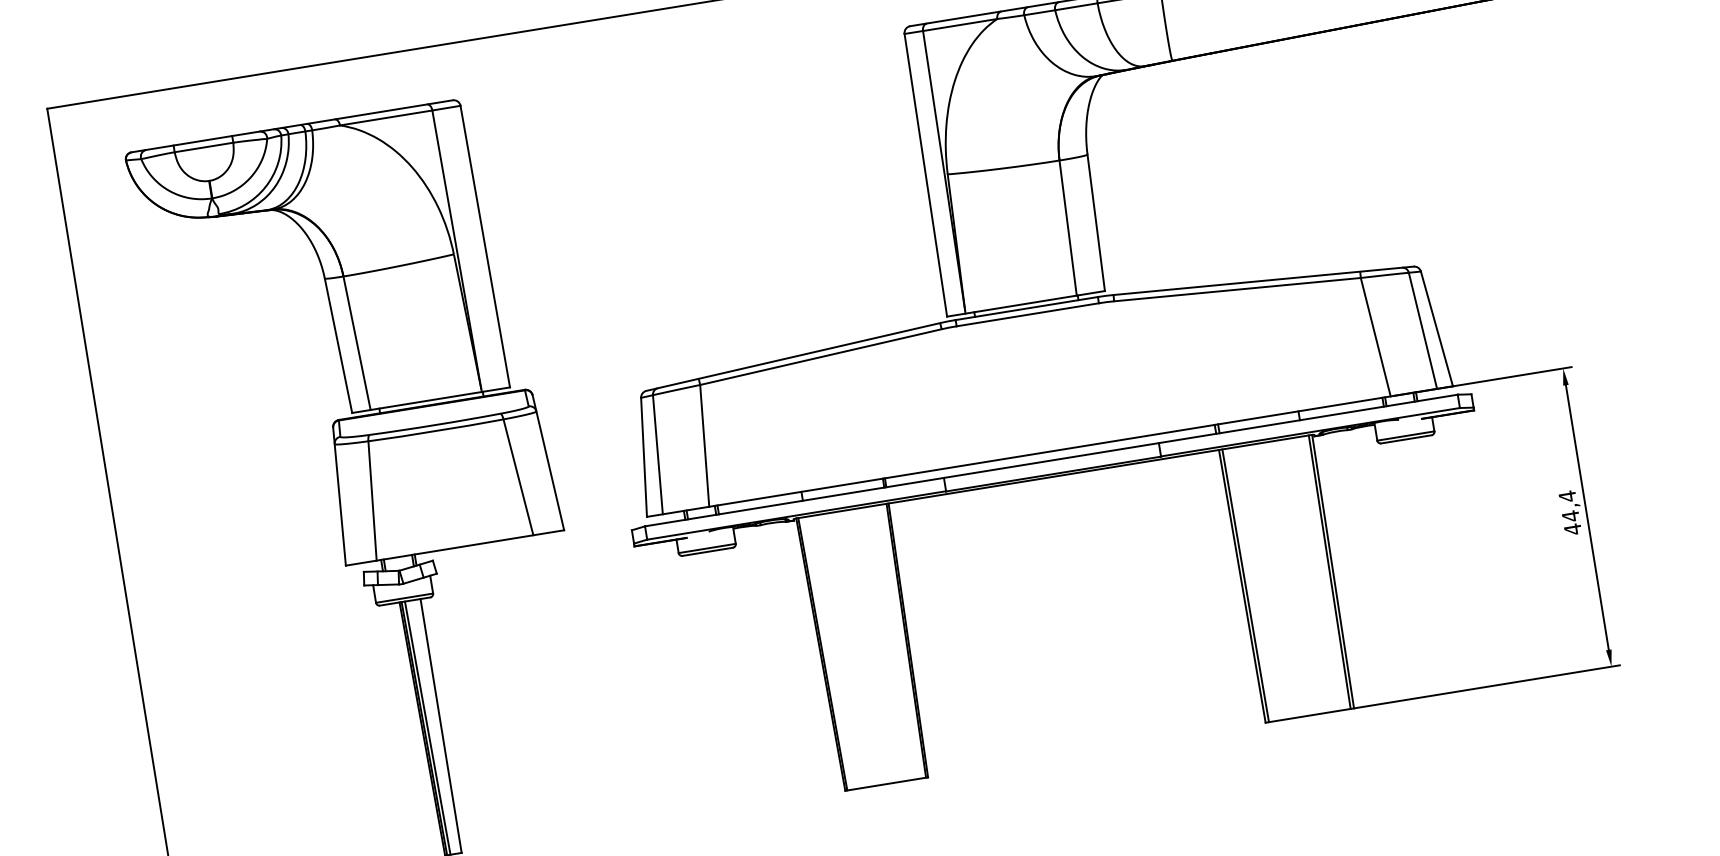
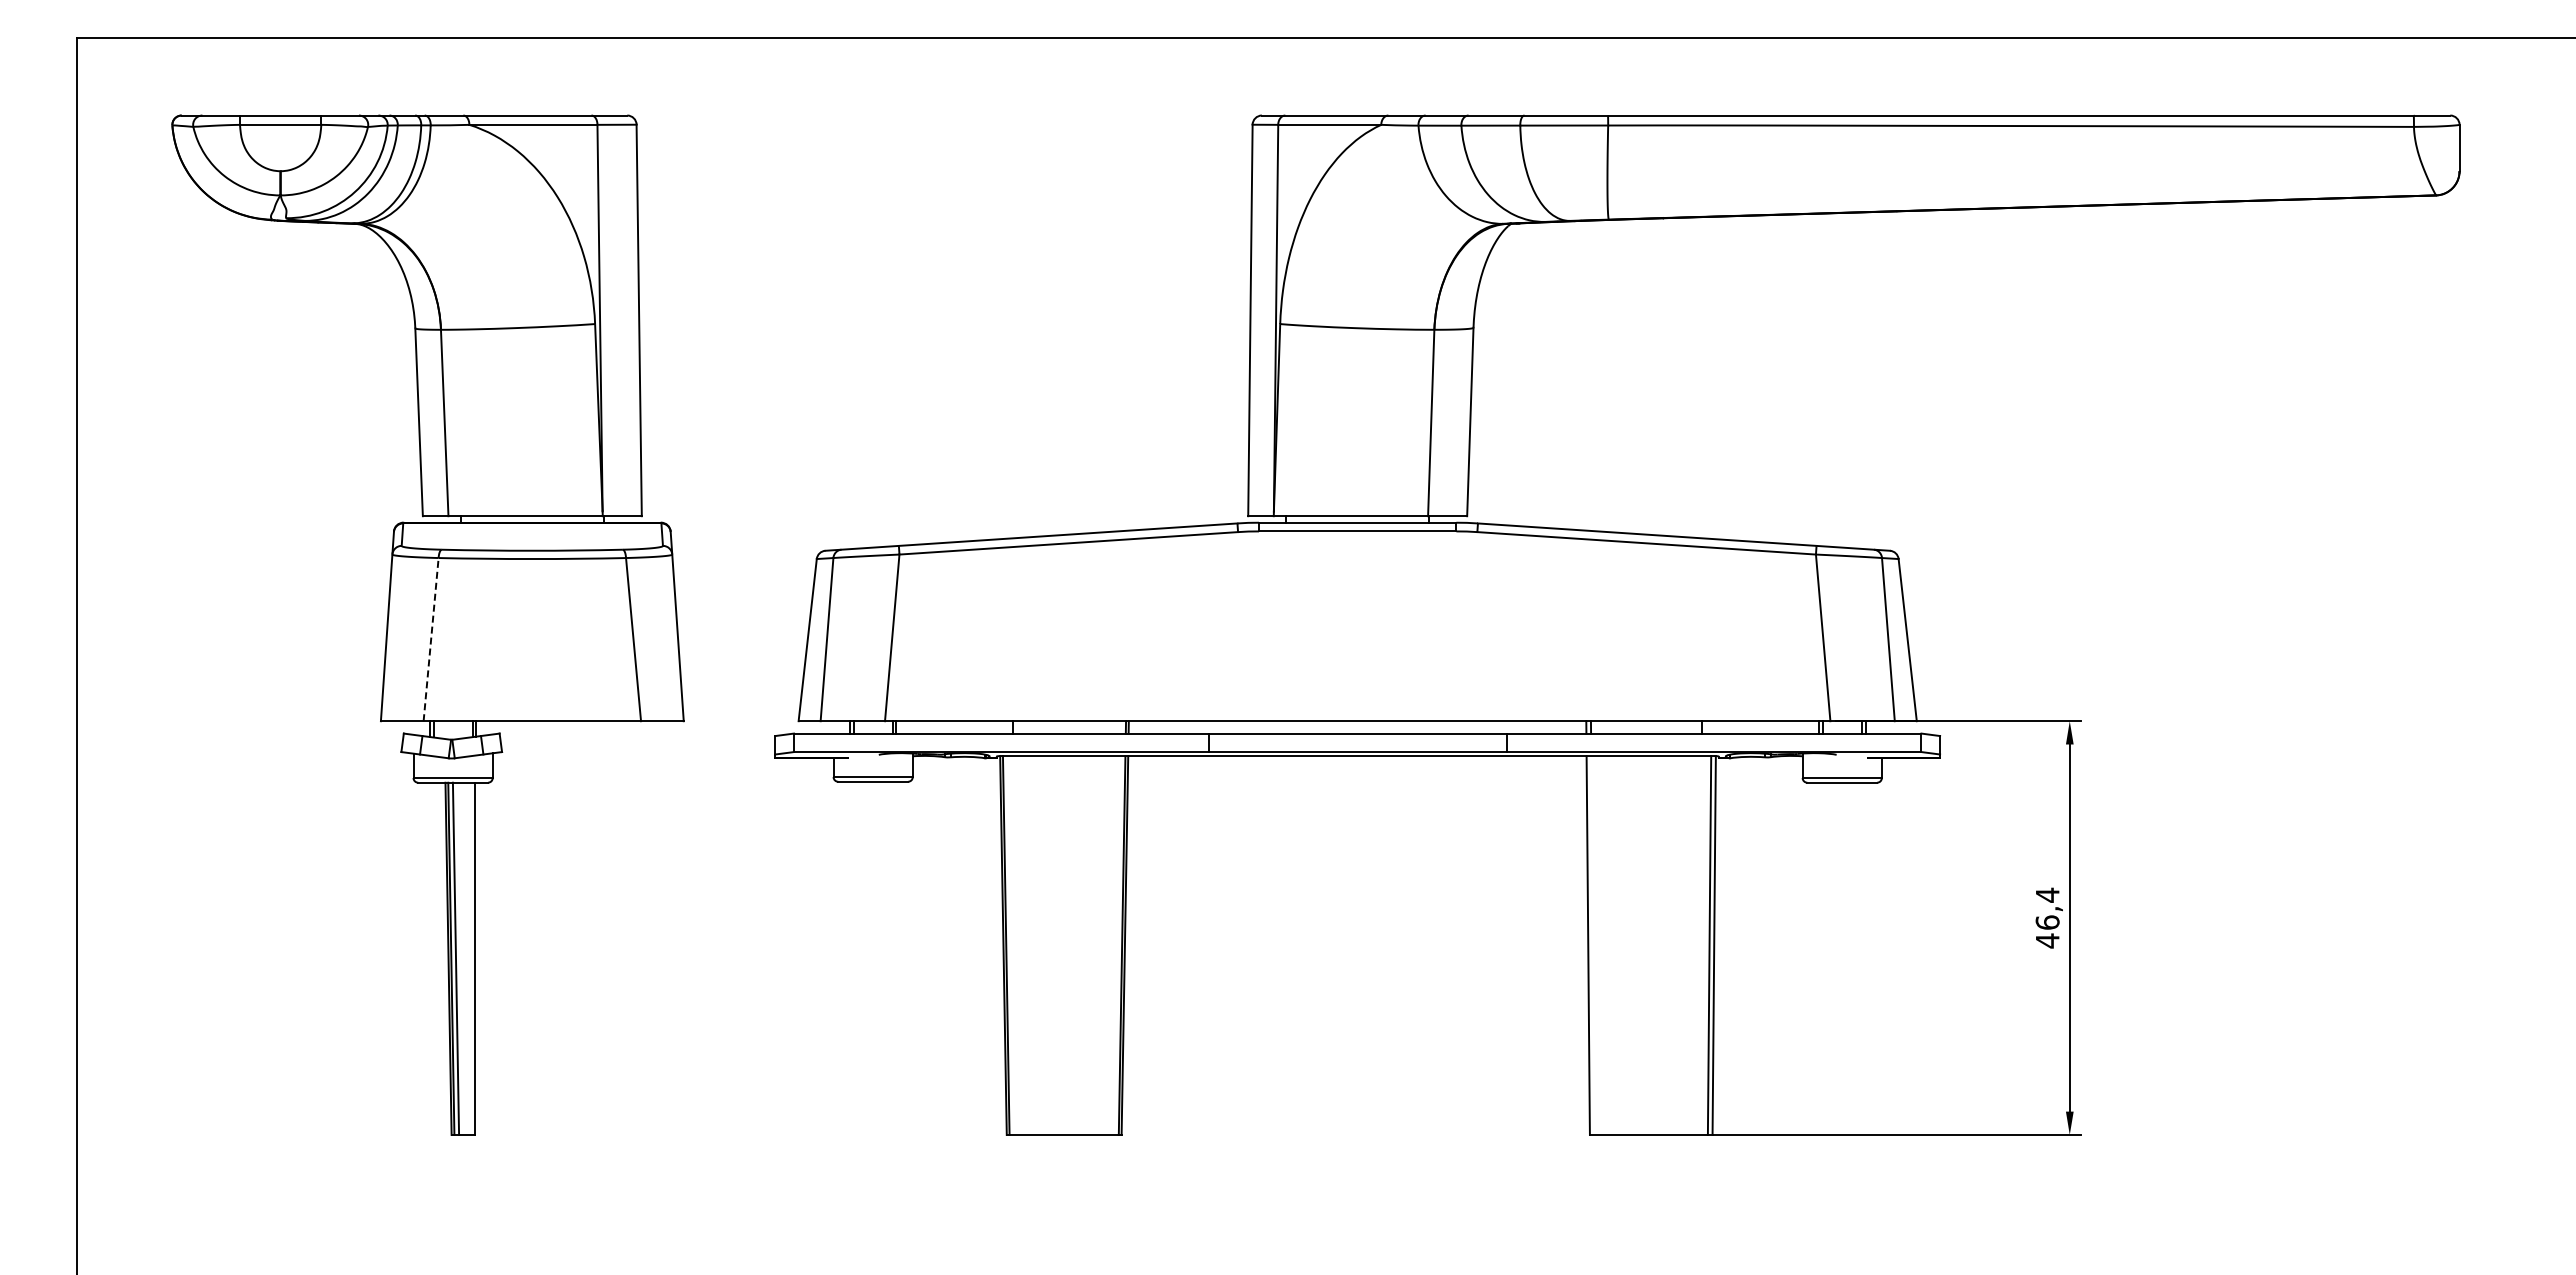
line: (372, 500) -> (431, 639), solid -> dashed
text: (1570, 516) -> (2047, 922), 44,4 -> 46,4
line: (1245, 585) -> (1592, 945), removed

